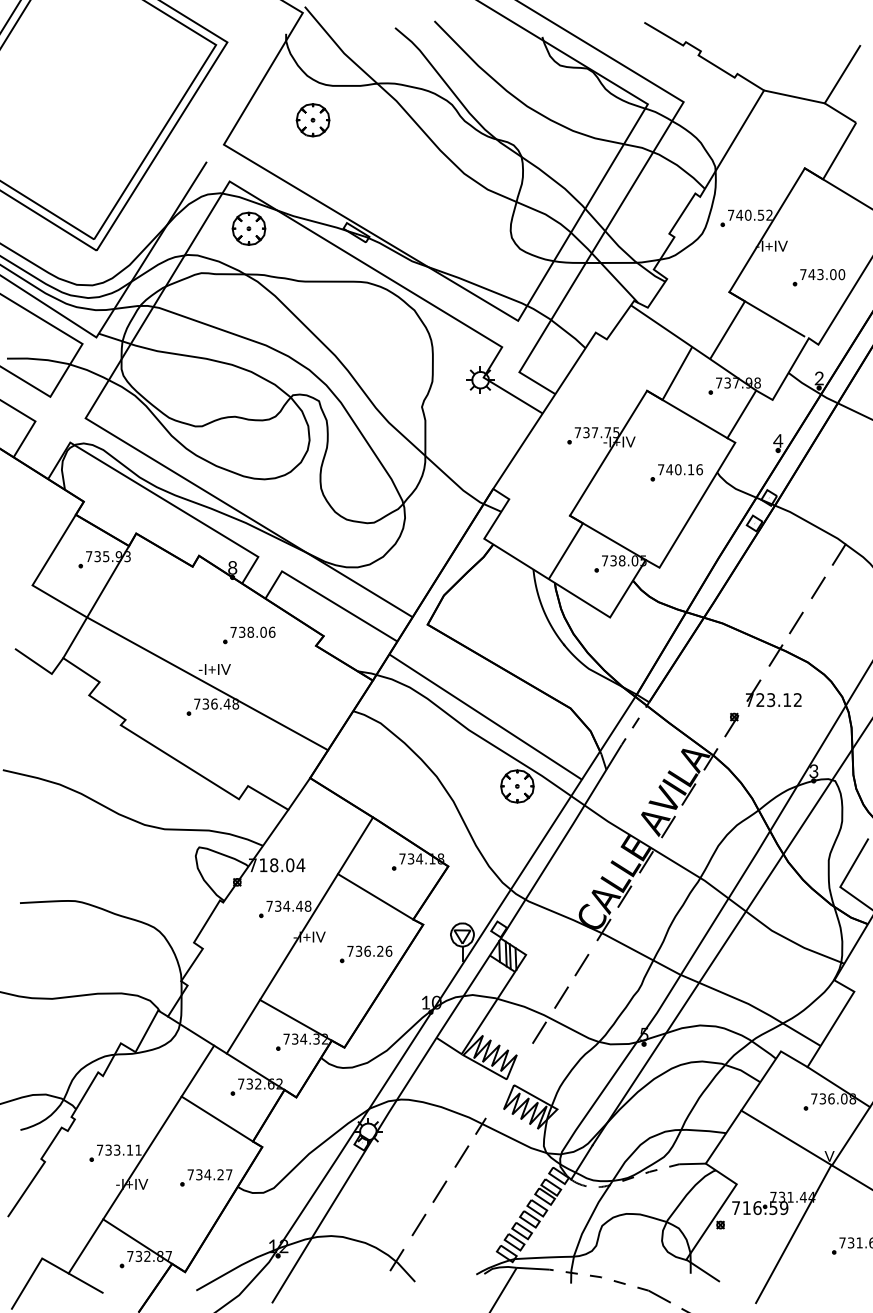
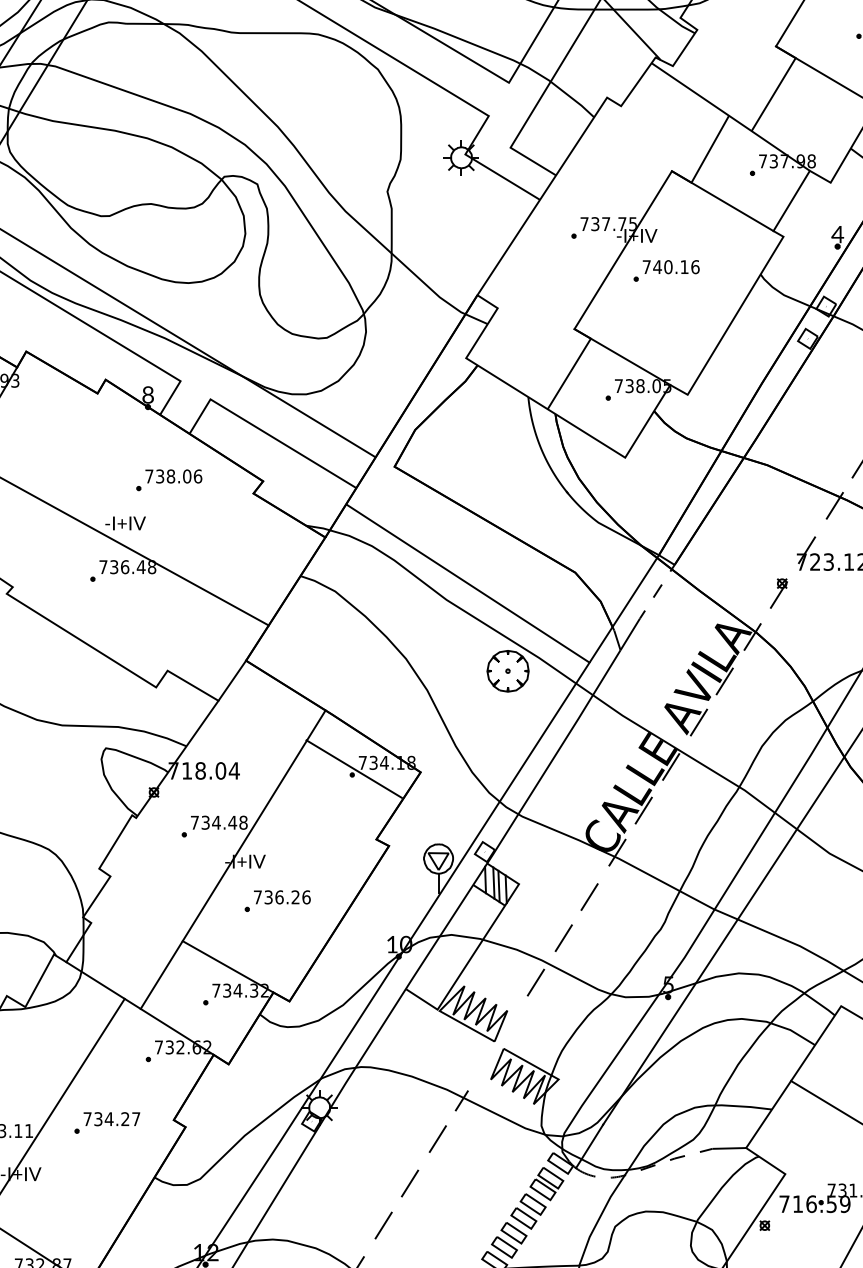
part: (676, 472) -> (666, 270), moved
line: (375, 896) -> (353, 768), moved
part: (366, 954) -> (278, 901), moved
line: (217, 1118) -> (128, 1090), removed
part: (206, 1177) -> (107, 1122), moved

